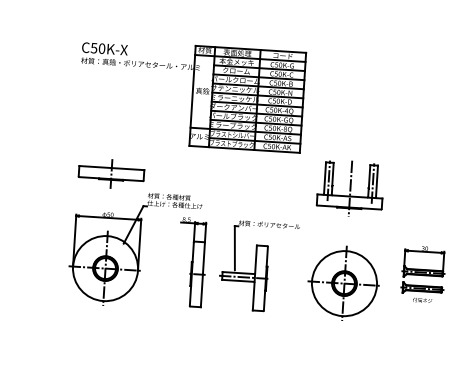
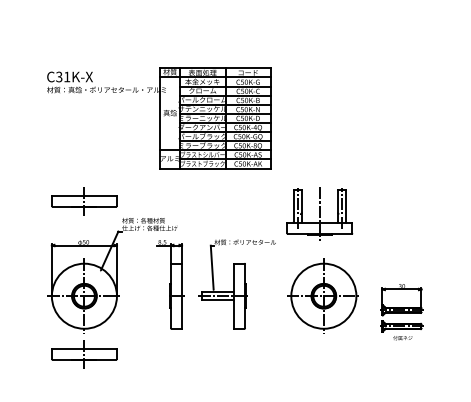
text: (98, 47) -> (63, 76), C50K-X -> C31K-X
part: (350, 187) -> (319, 213), moved
part: (422, 274) -> (401, 312), moved
part: (101, 326) -> (84, 354), added

